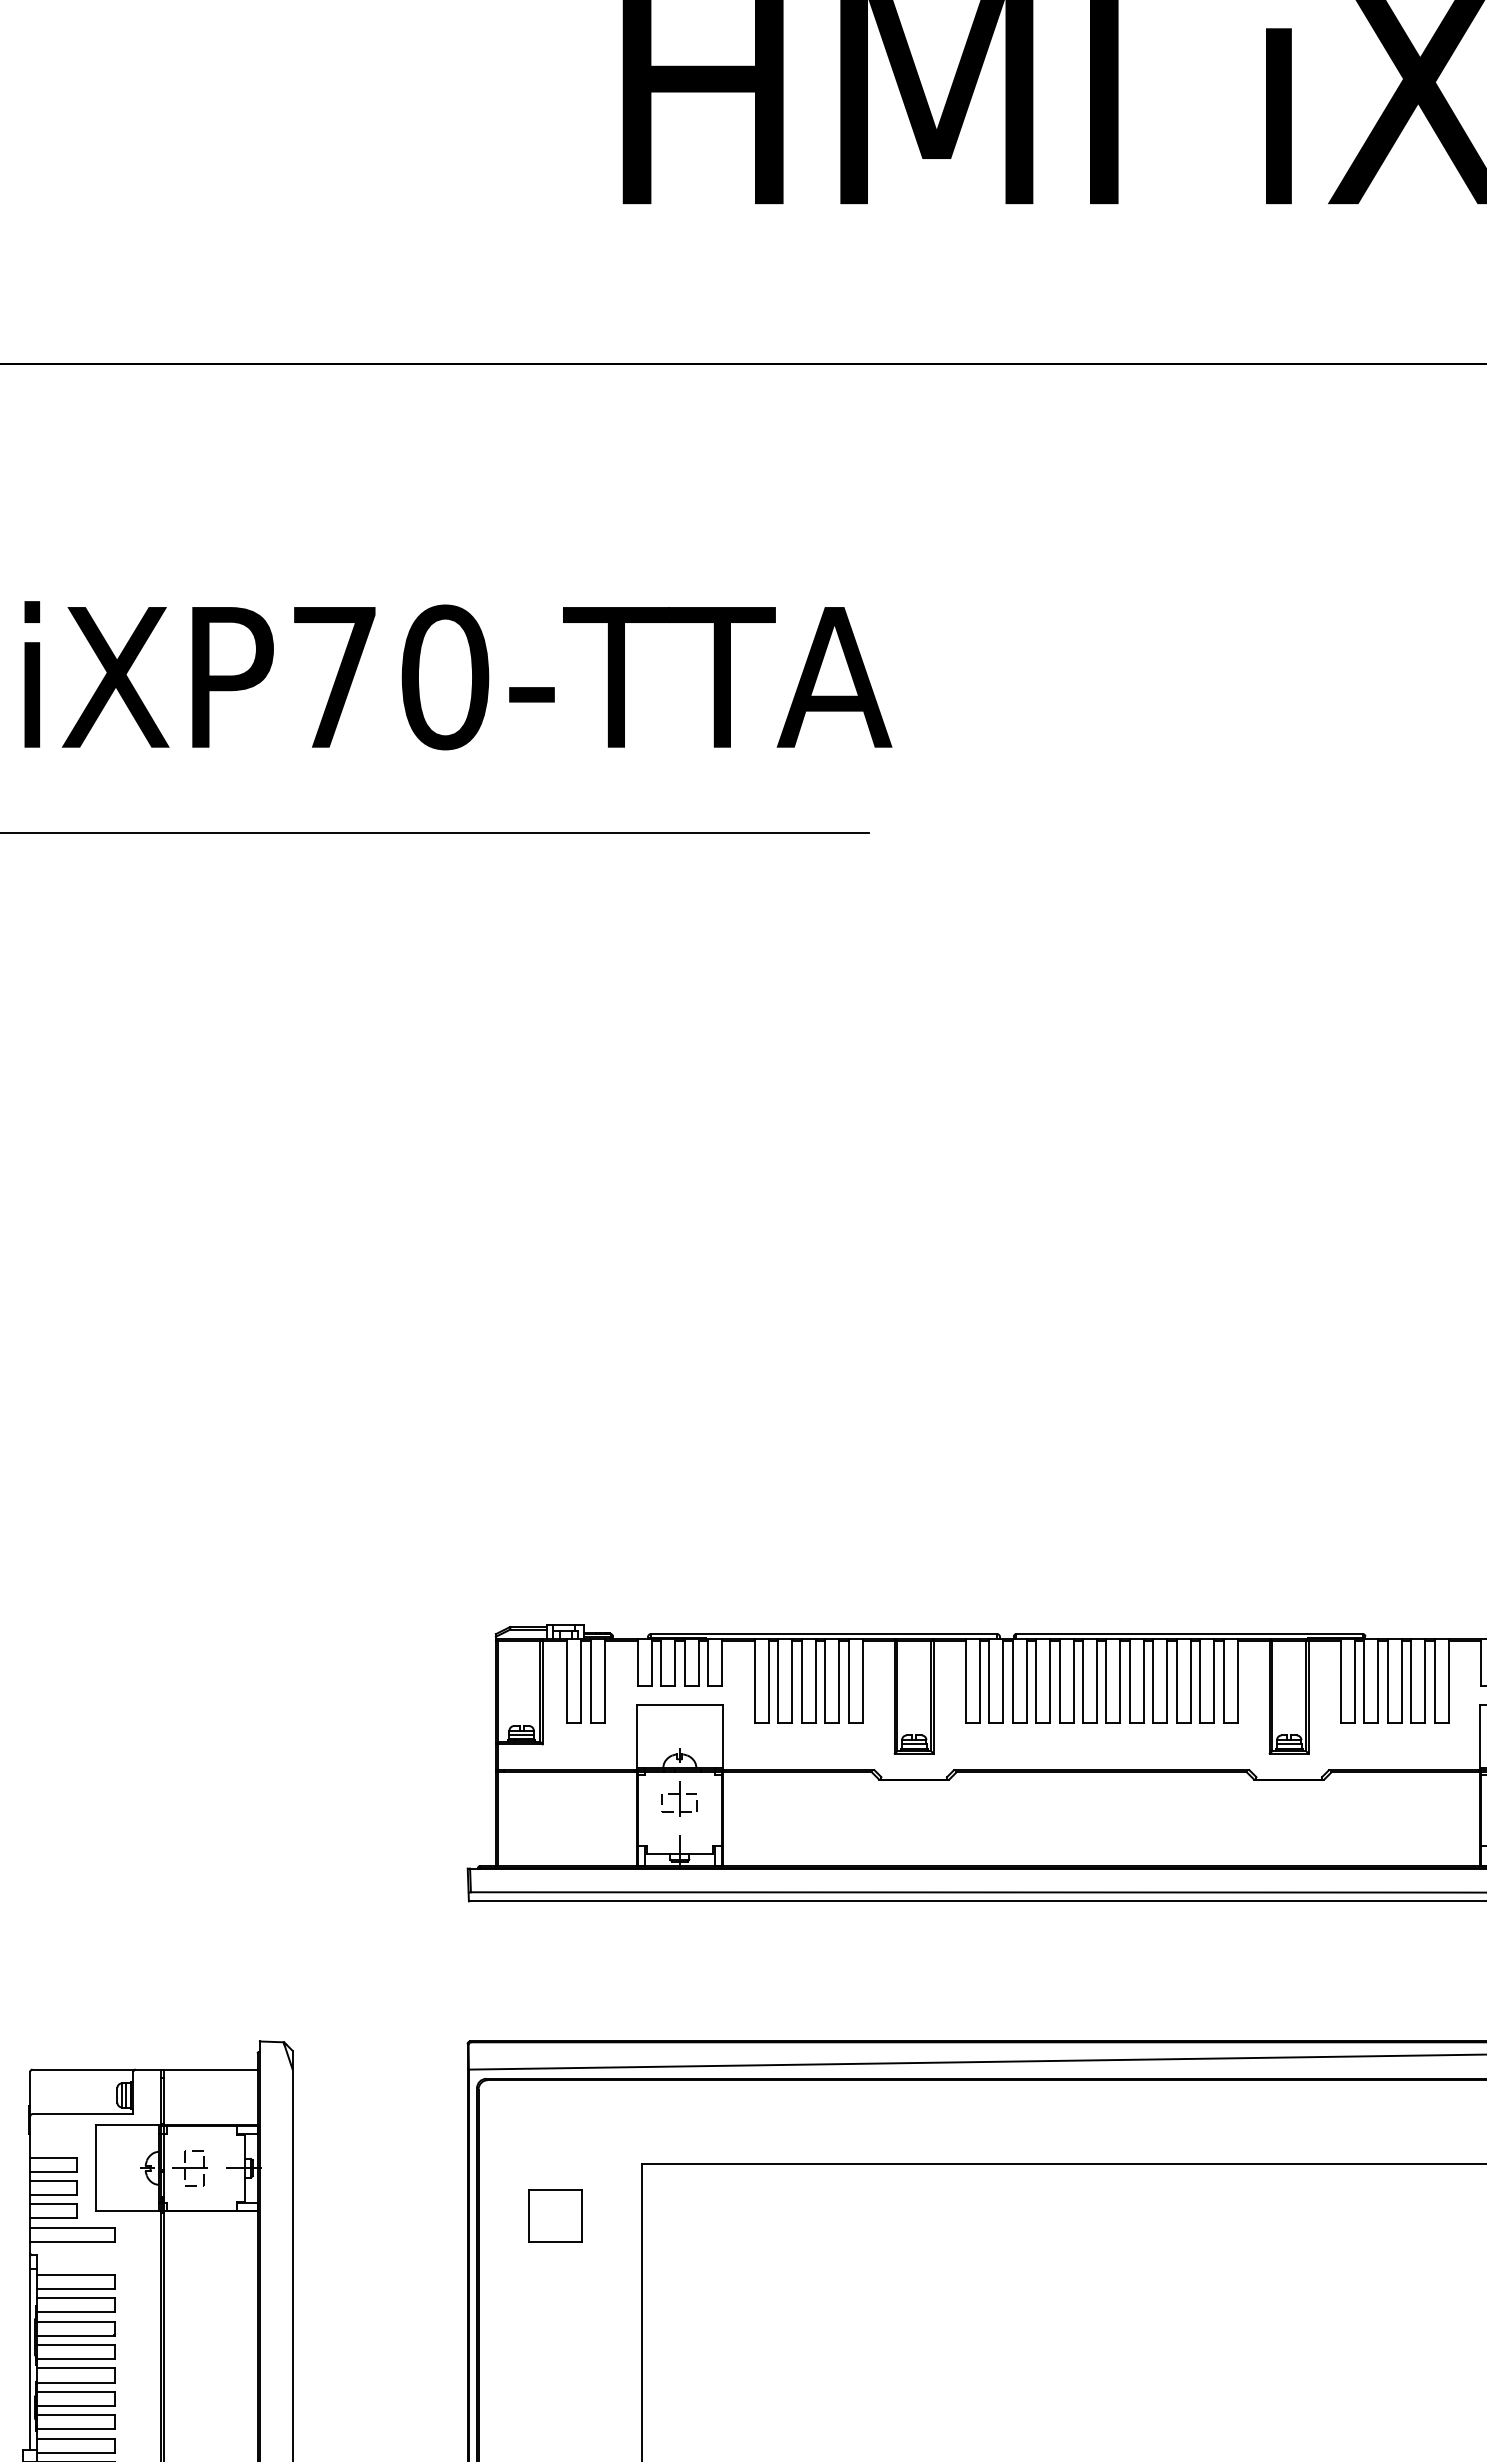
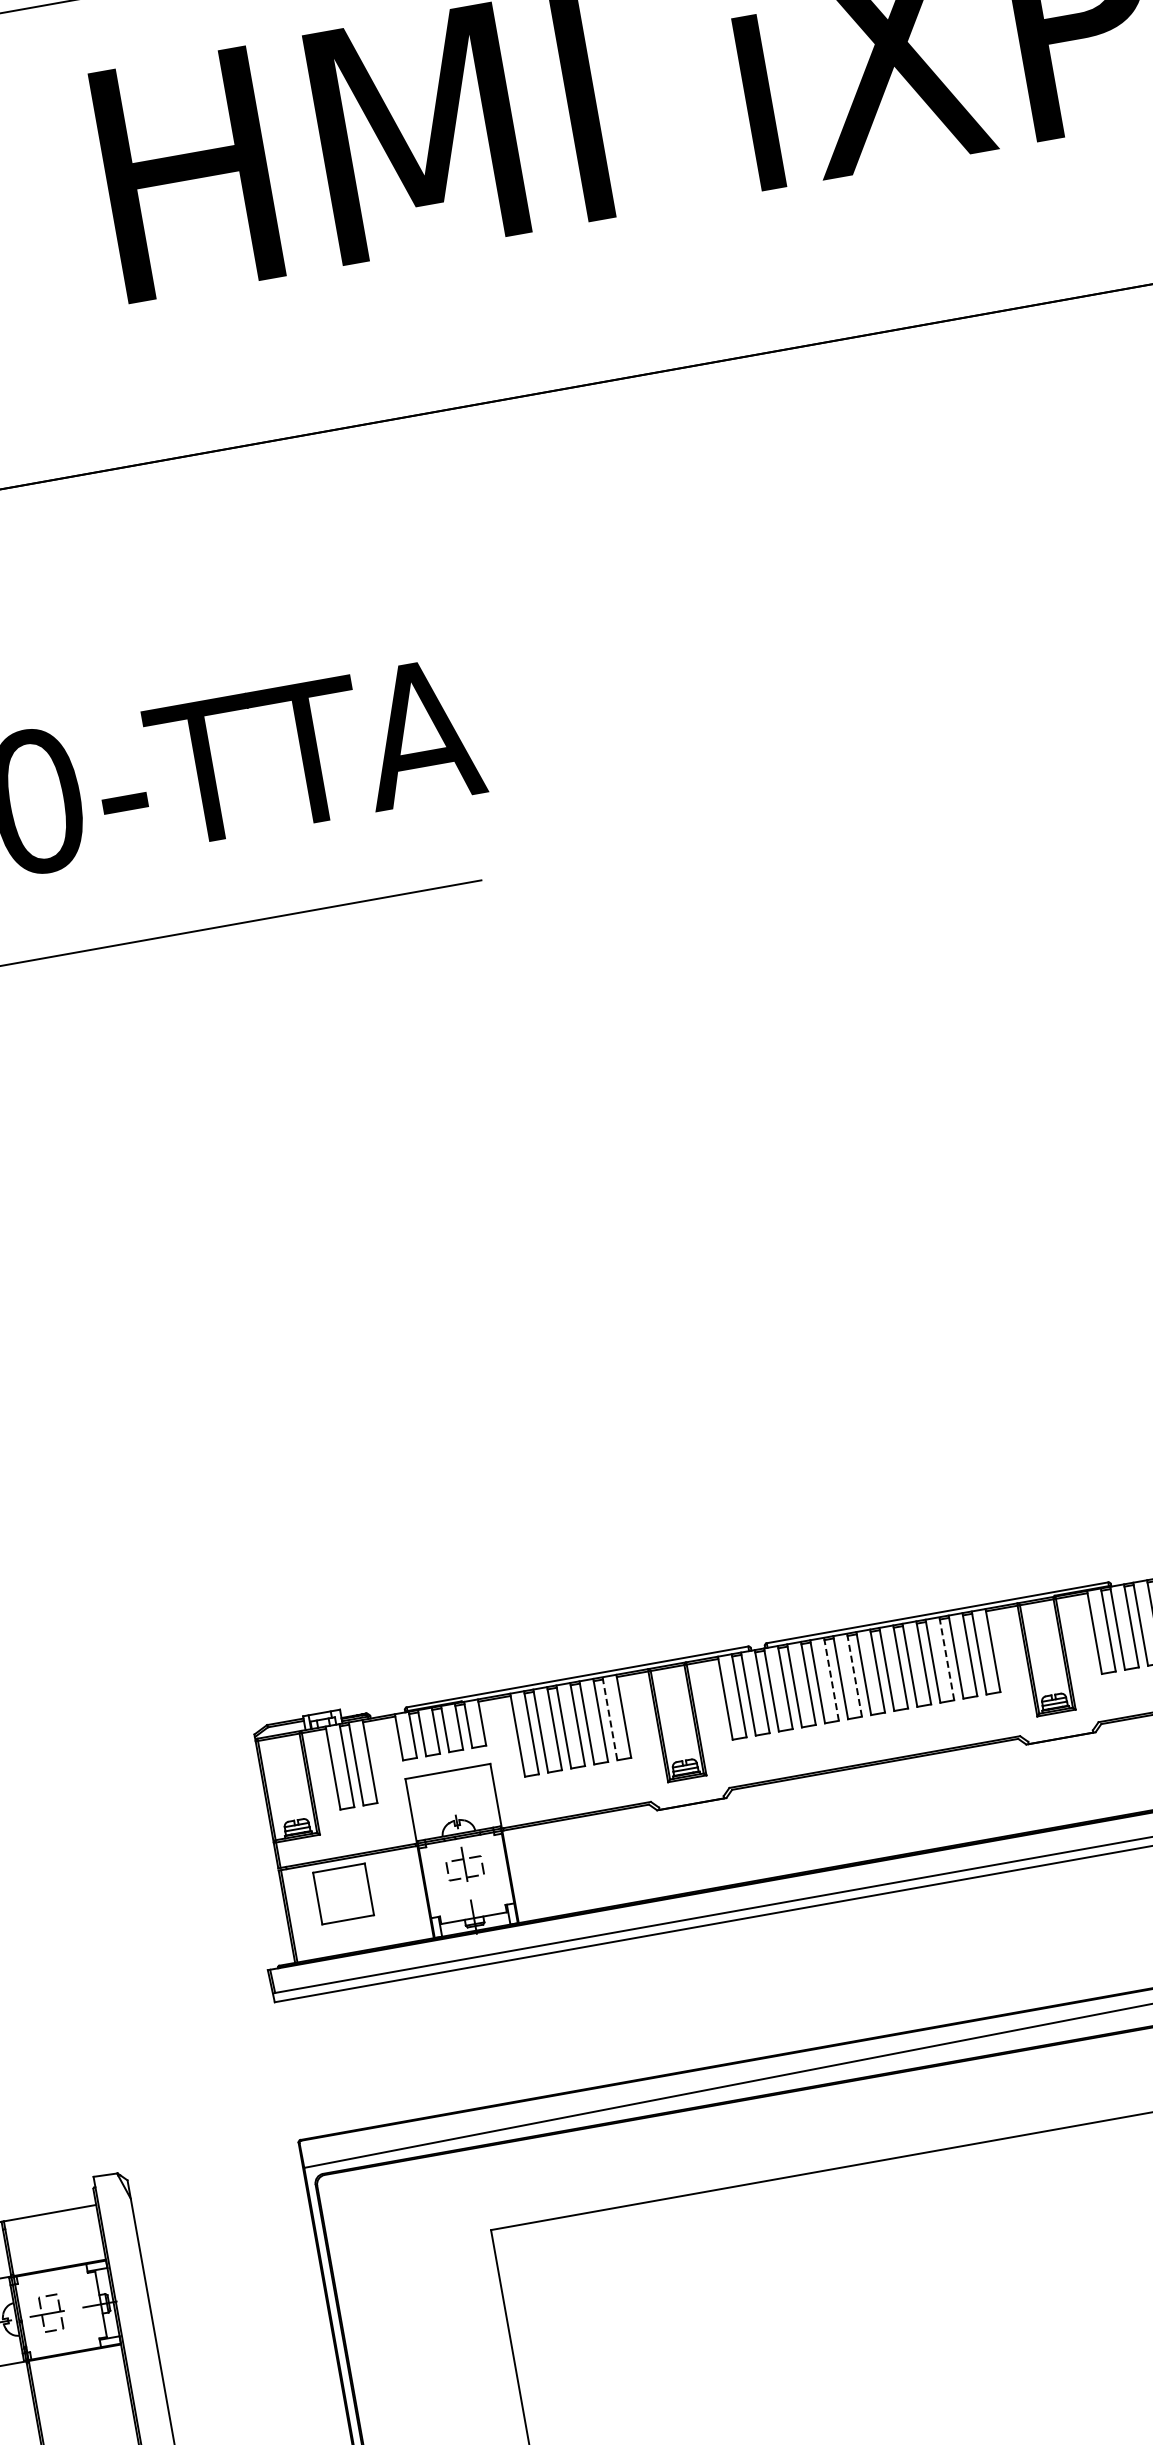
line: (1073, 1680) -> (831, 1678), solid -> dashed
line: (1097, 1680) -> (854, 1674), solid -> dashed
line: (1190, 1680) -> (946, 1658), solid -> dashed
line: (848, 1681) -> (609, 1719), solid -> dashed
part: (555, 2215) -> (343, 1893), moved

